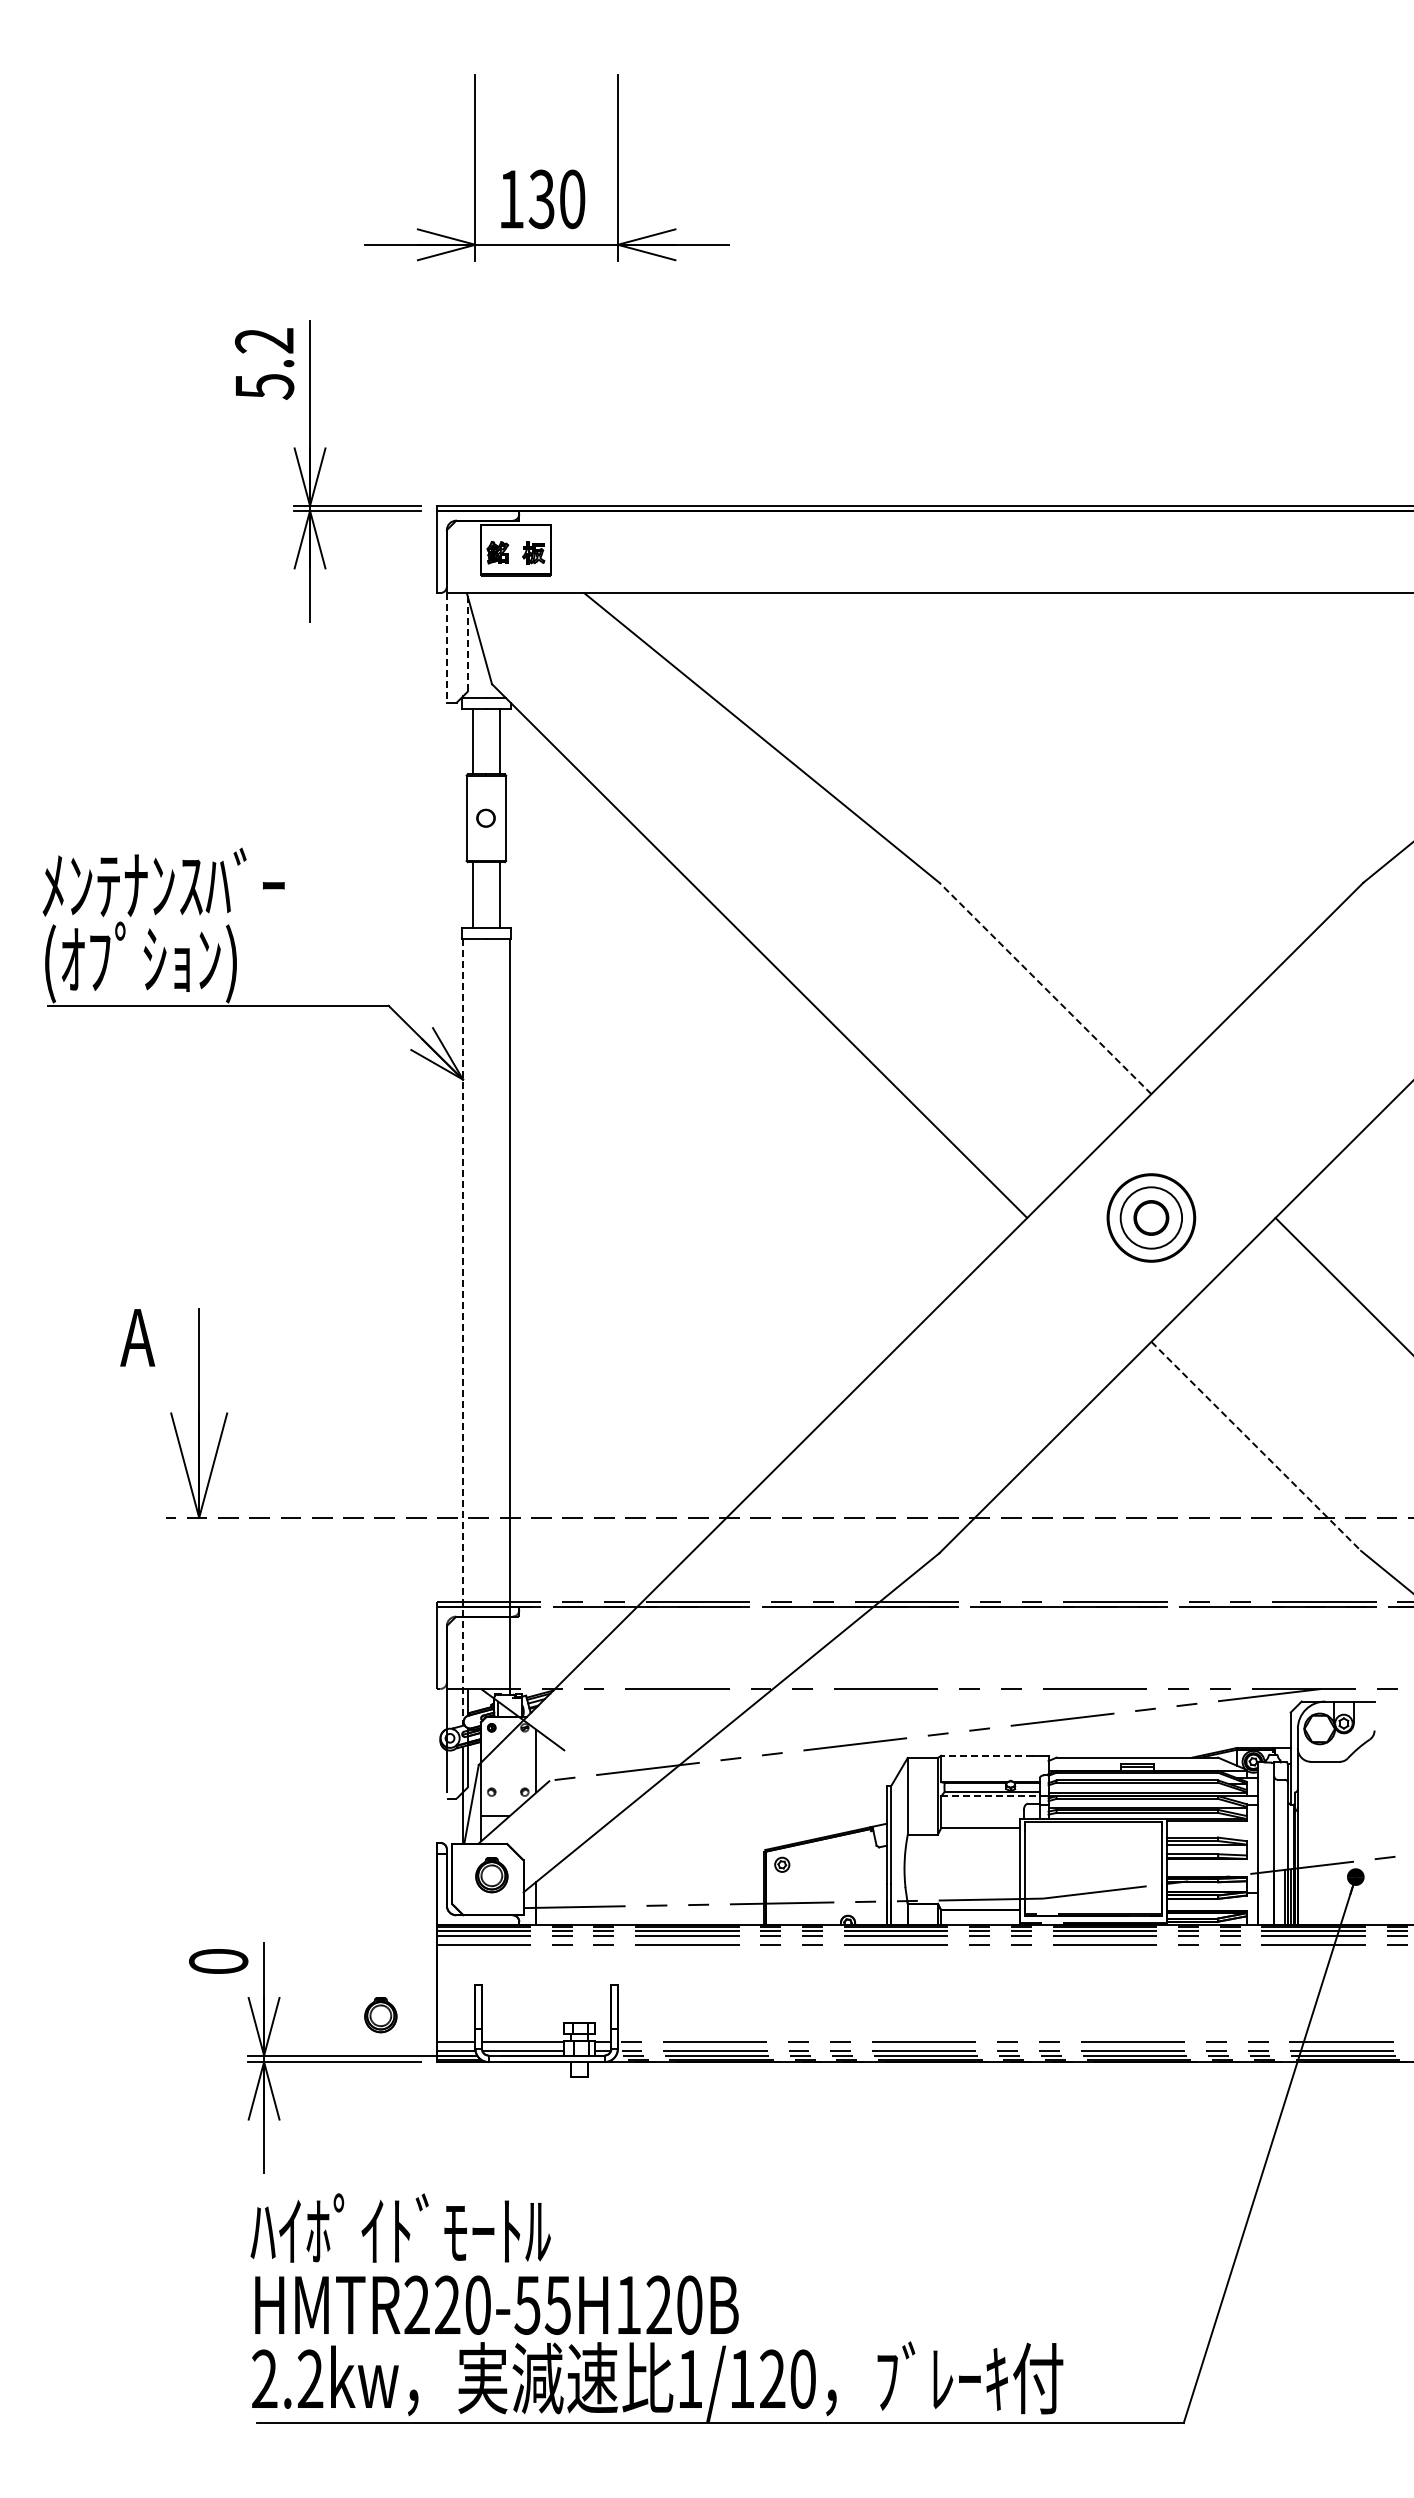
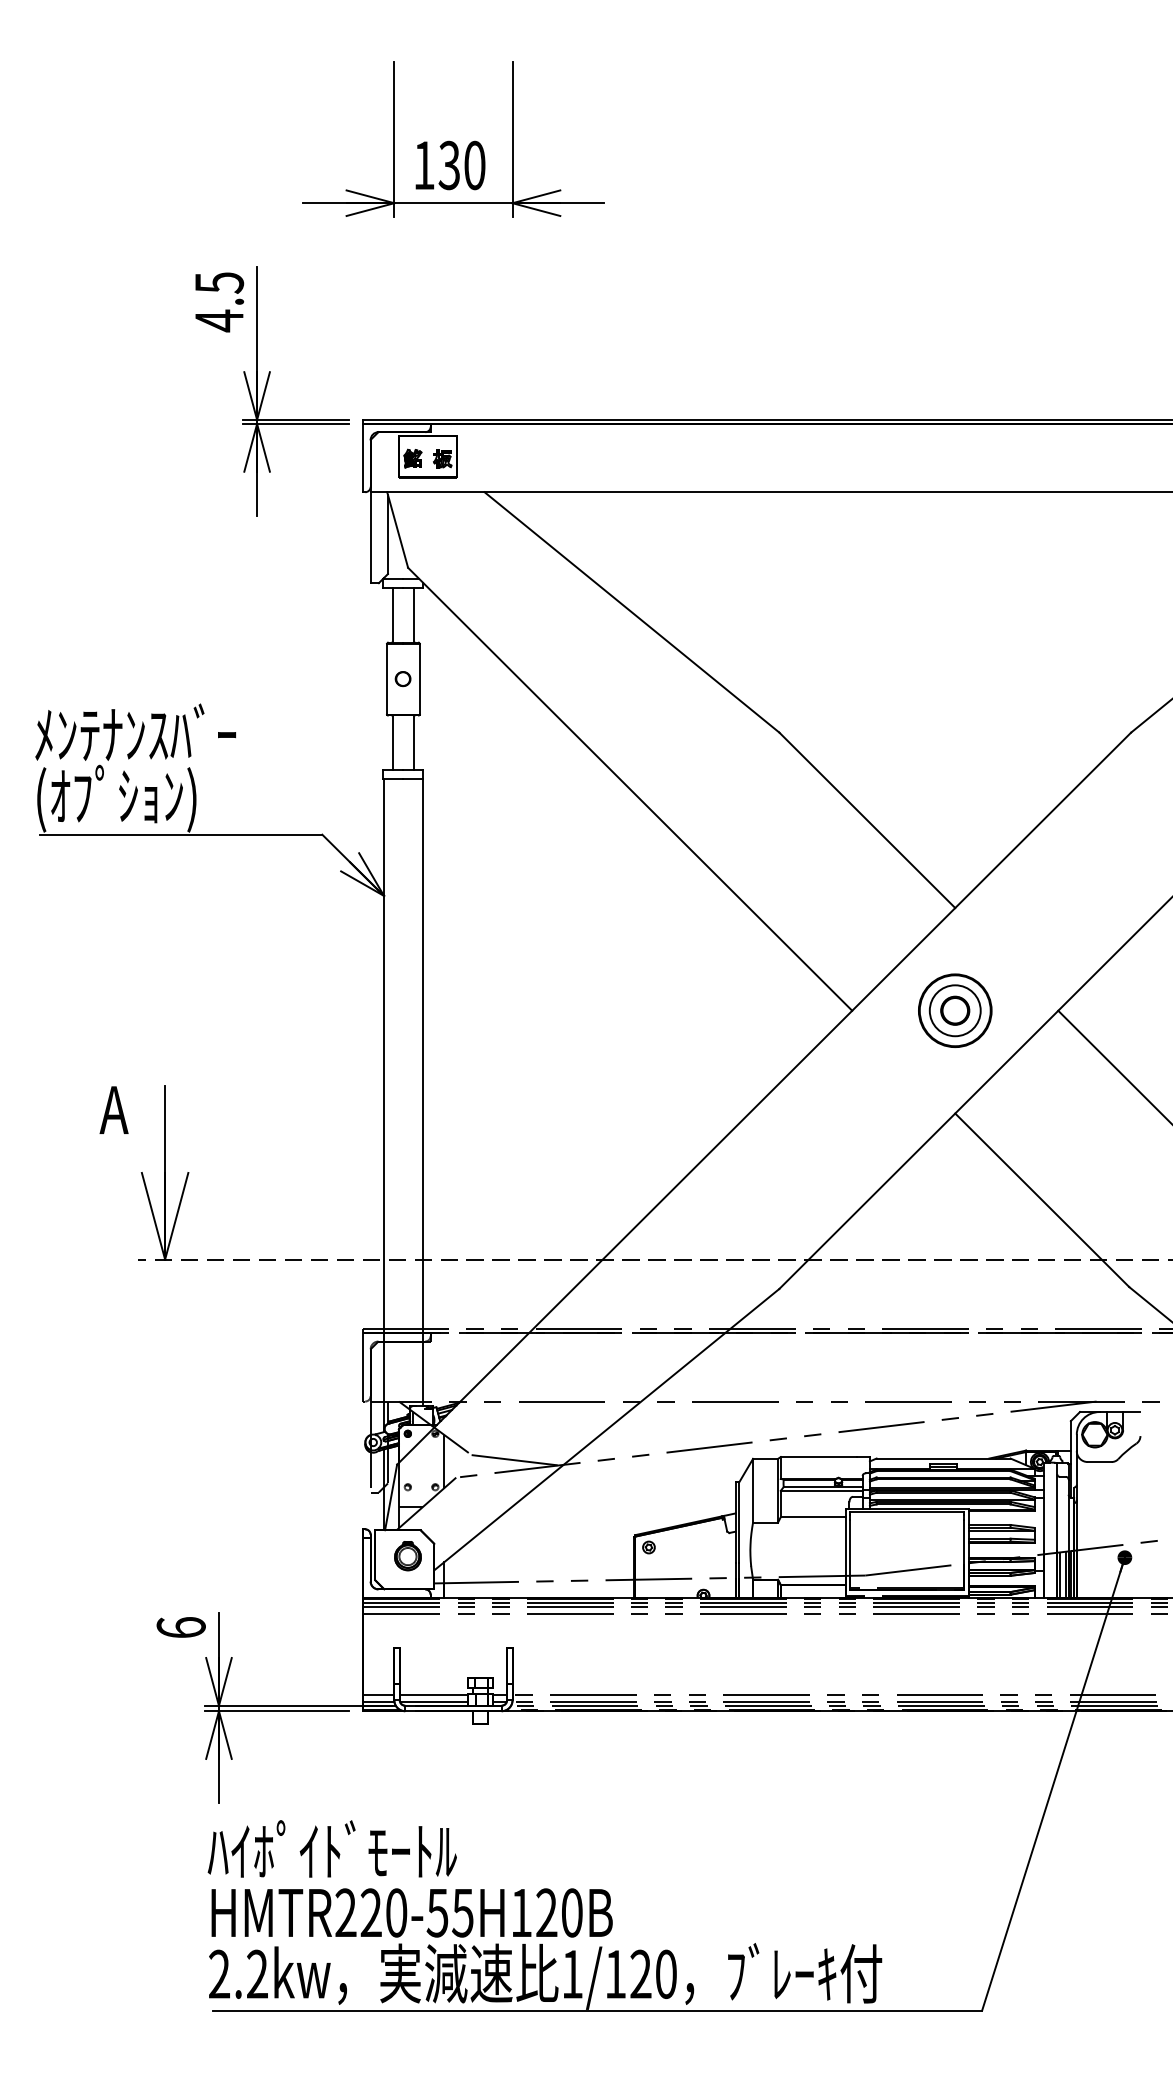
text: (264, 364) -> (219, 302), 5.2 -> 4.5
line: (467, 644) -> (387, 534), dashed -> solid
line: (446, 647) -> (370, 537), dashed -> solid
line: (1045, 988) -> (867, 820), dashed -> solid
line: (462, 1332) -> (383, 1105), dashed -> solid
line: (1256, 1446) -> (1042, 1200), dashed -> solid
line: (986, 1755) -> (818, 1456), dashed -> solid
line: (620, 1759) -> (514, 1460), added
line: (990, 1796) -> (821, 1490), dashed -> solid
line: (1277, 1897) -> (1059, 1574), added
text: (218, 1960) -> (181, 1626), 0 -> 6
part: (380, 2015) -> (315, 1672), removed

